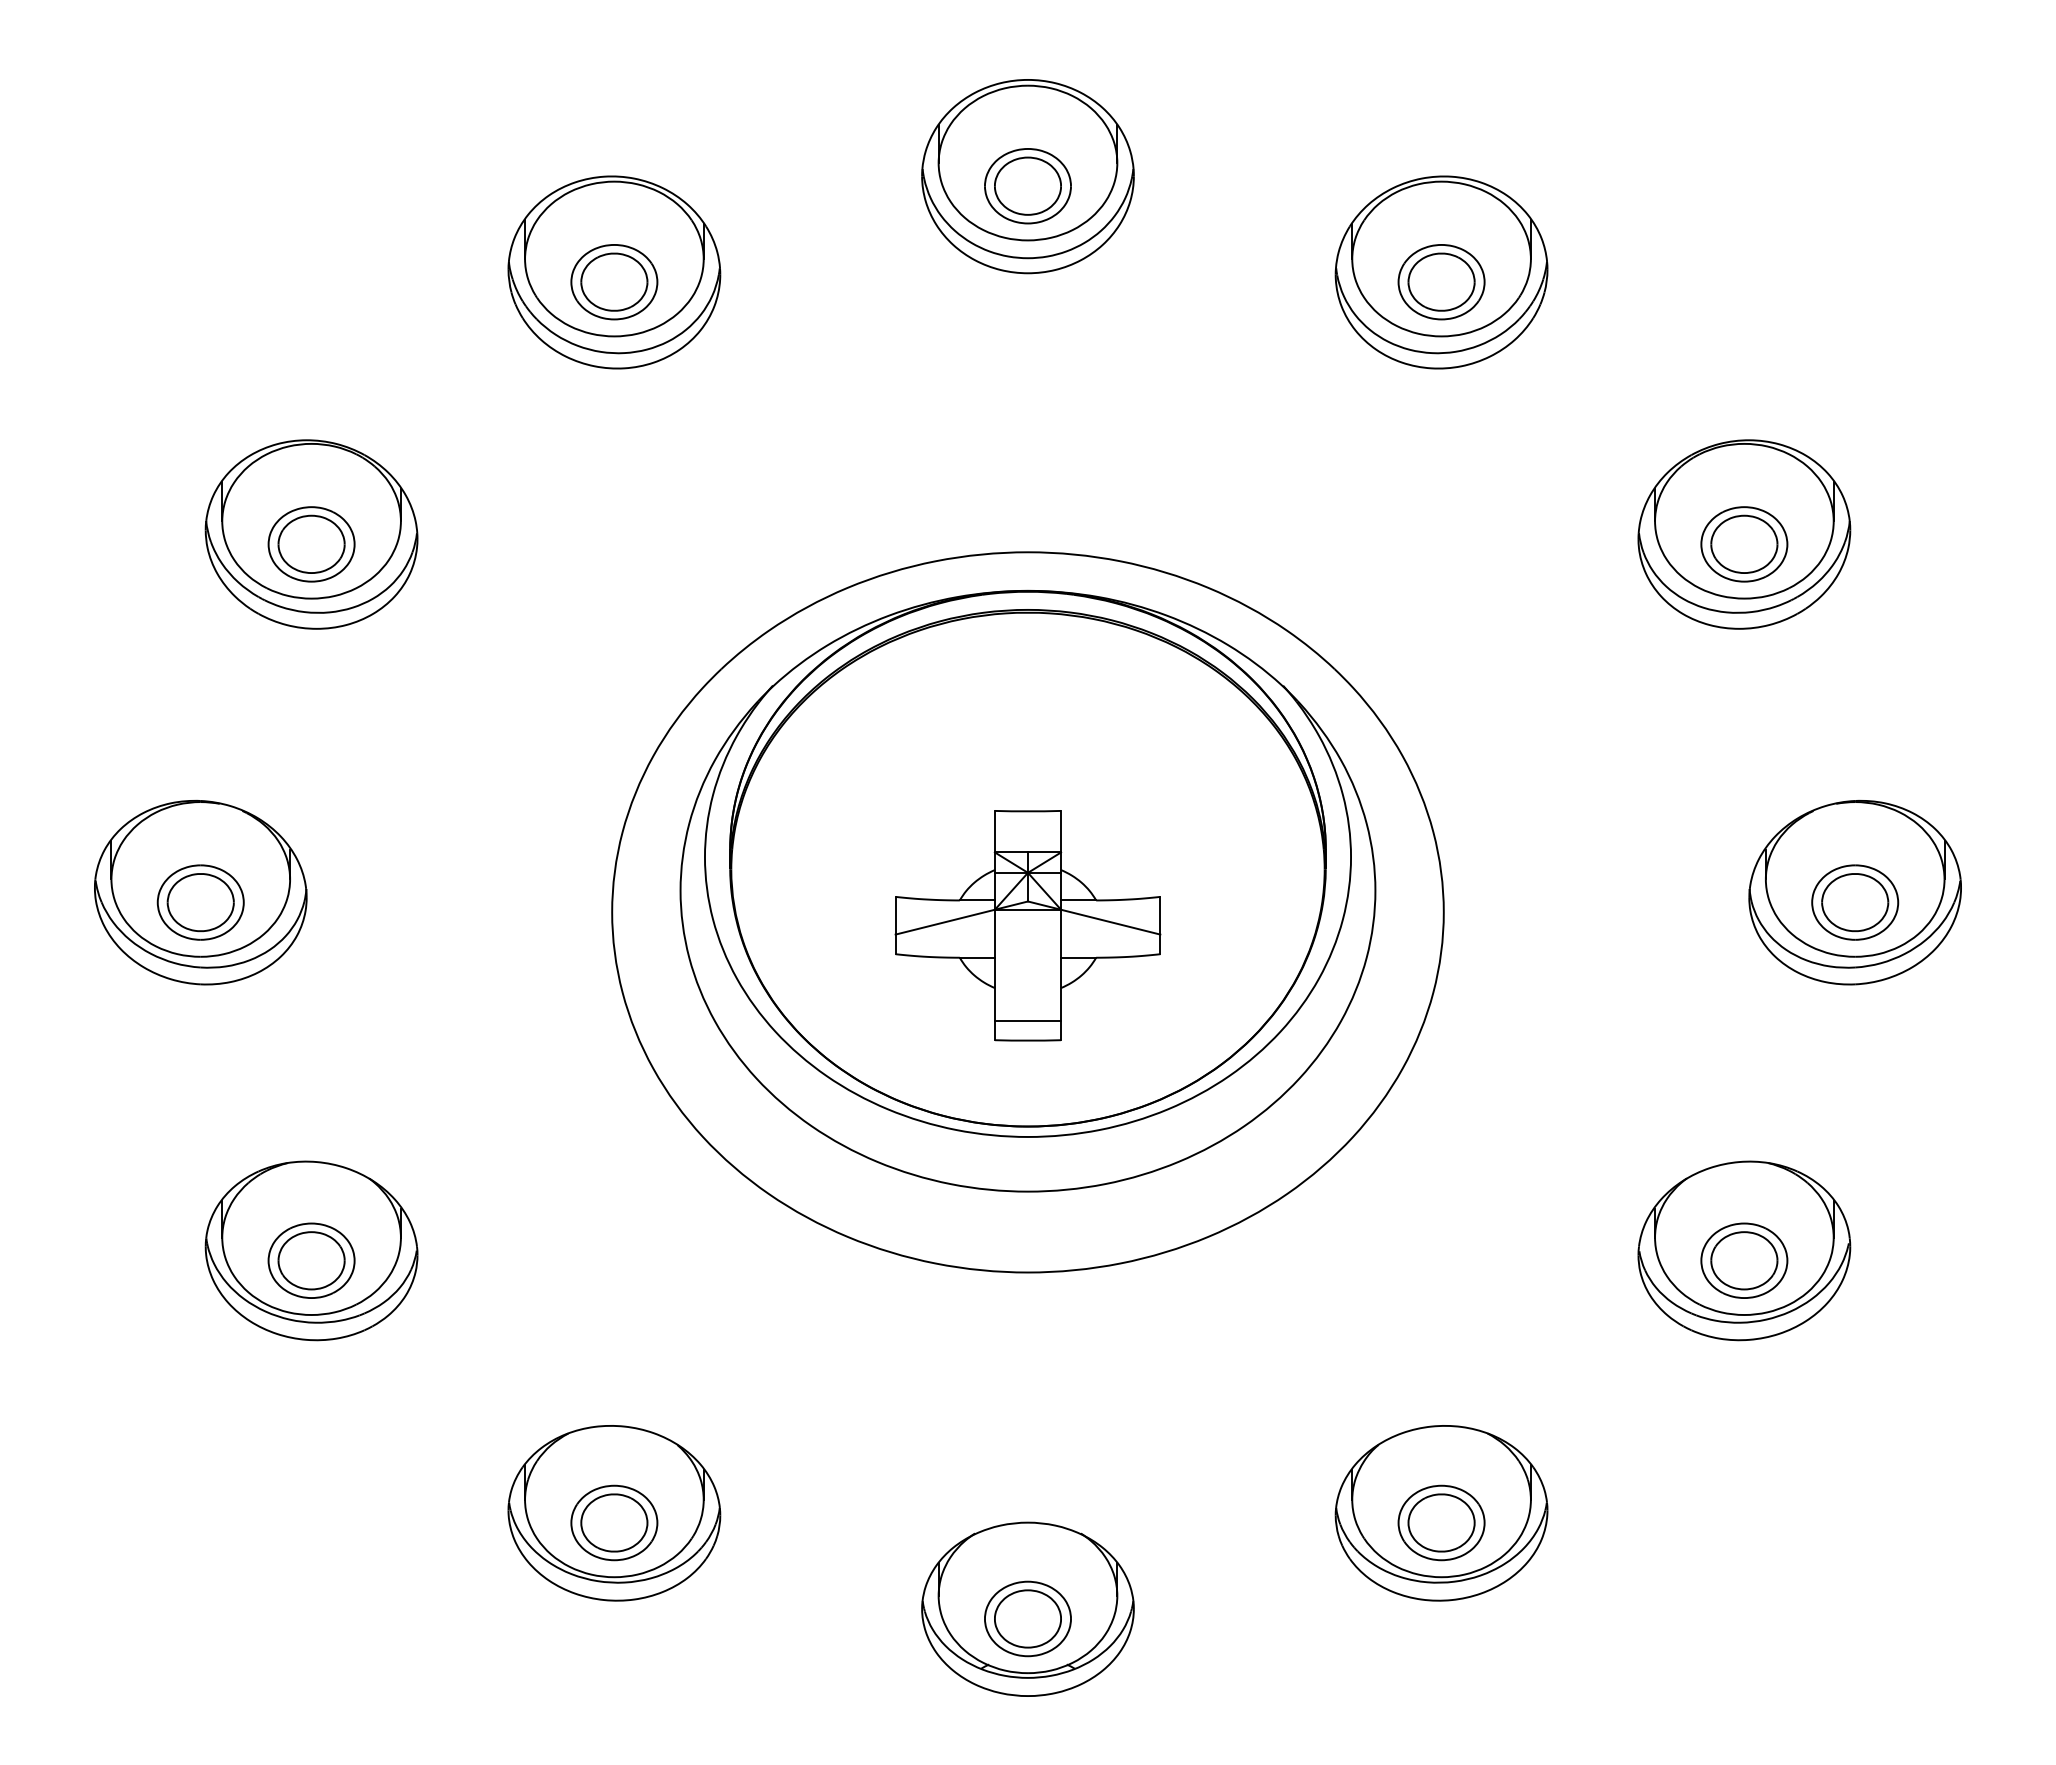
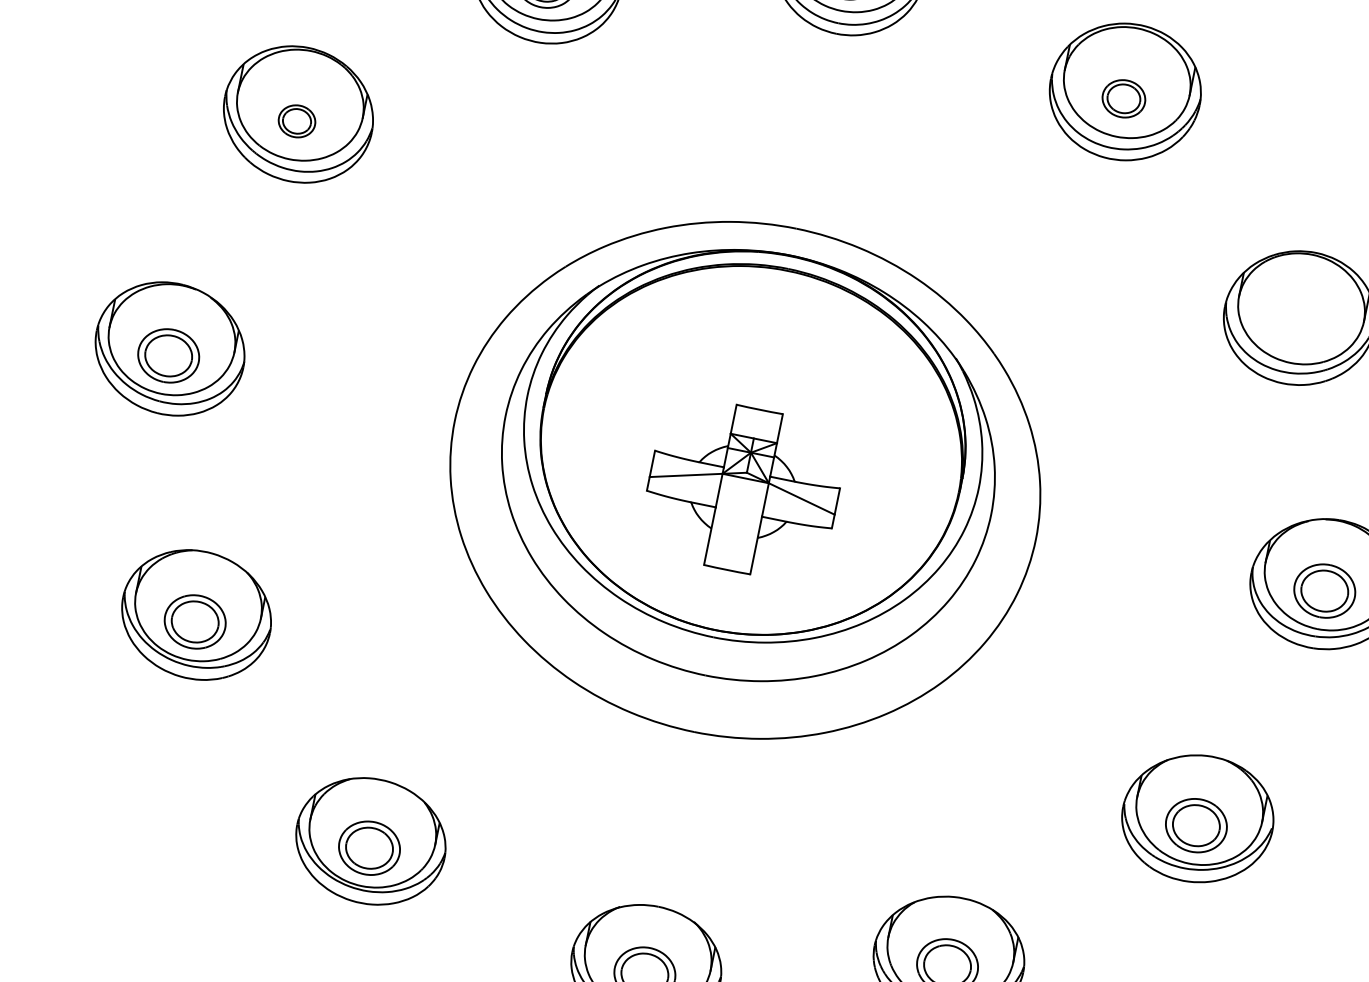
part: (1441, 282) -> (1123, 98), size x0.7
part: (311, 544) -> (296, 121), size x0.6
part: (1744, 544) -> (1298, 325), removed
line: (1027, 1020) -> (729, 555), removed

